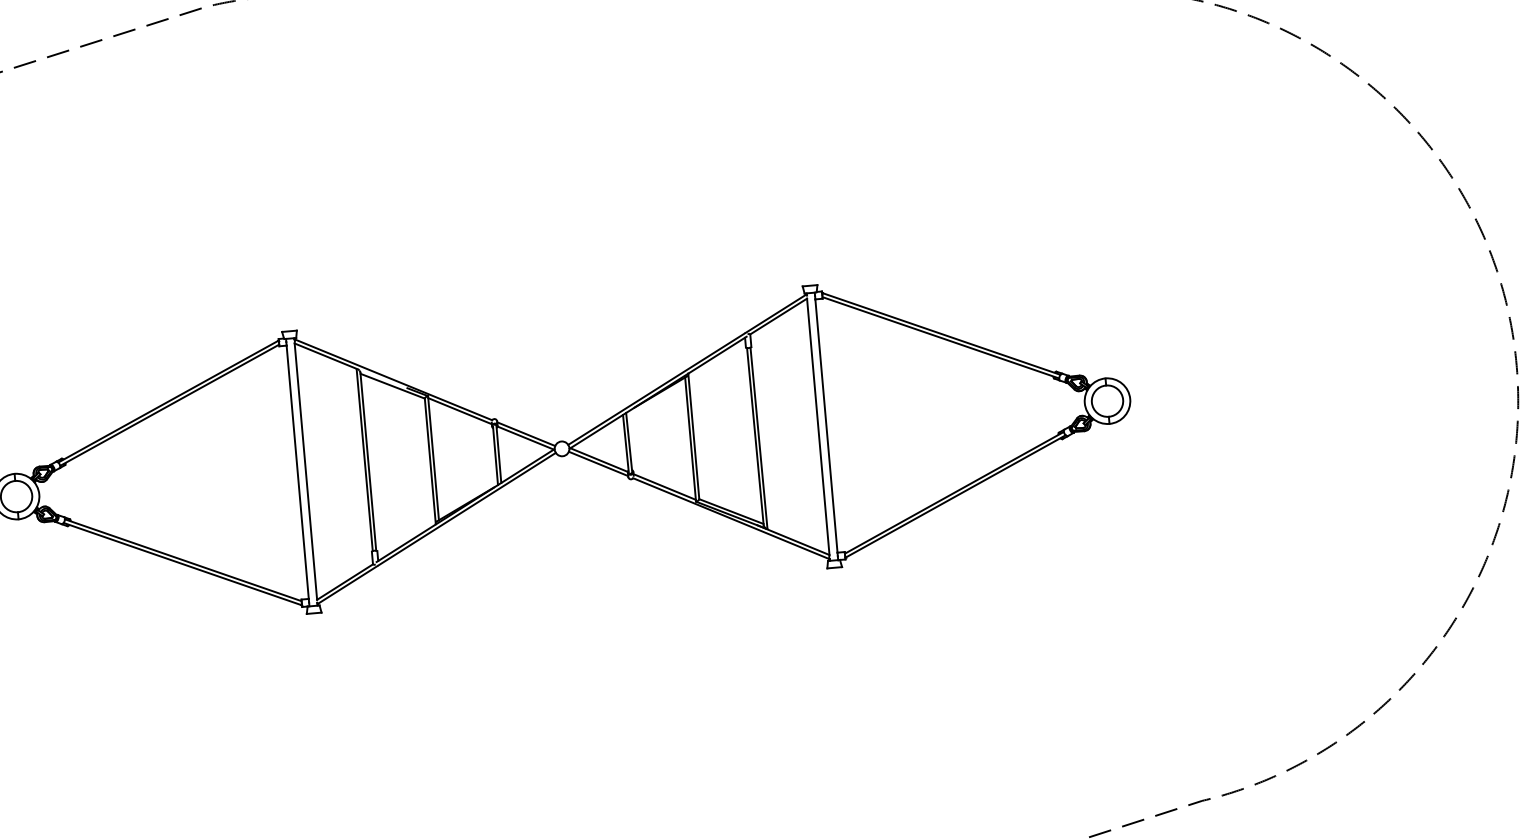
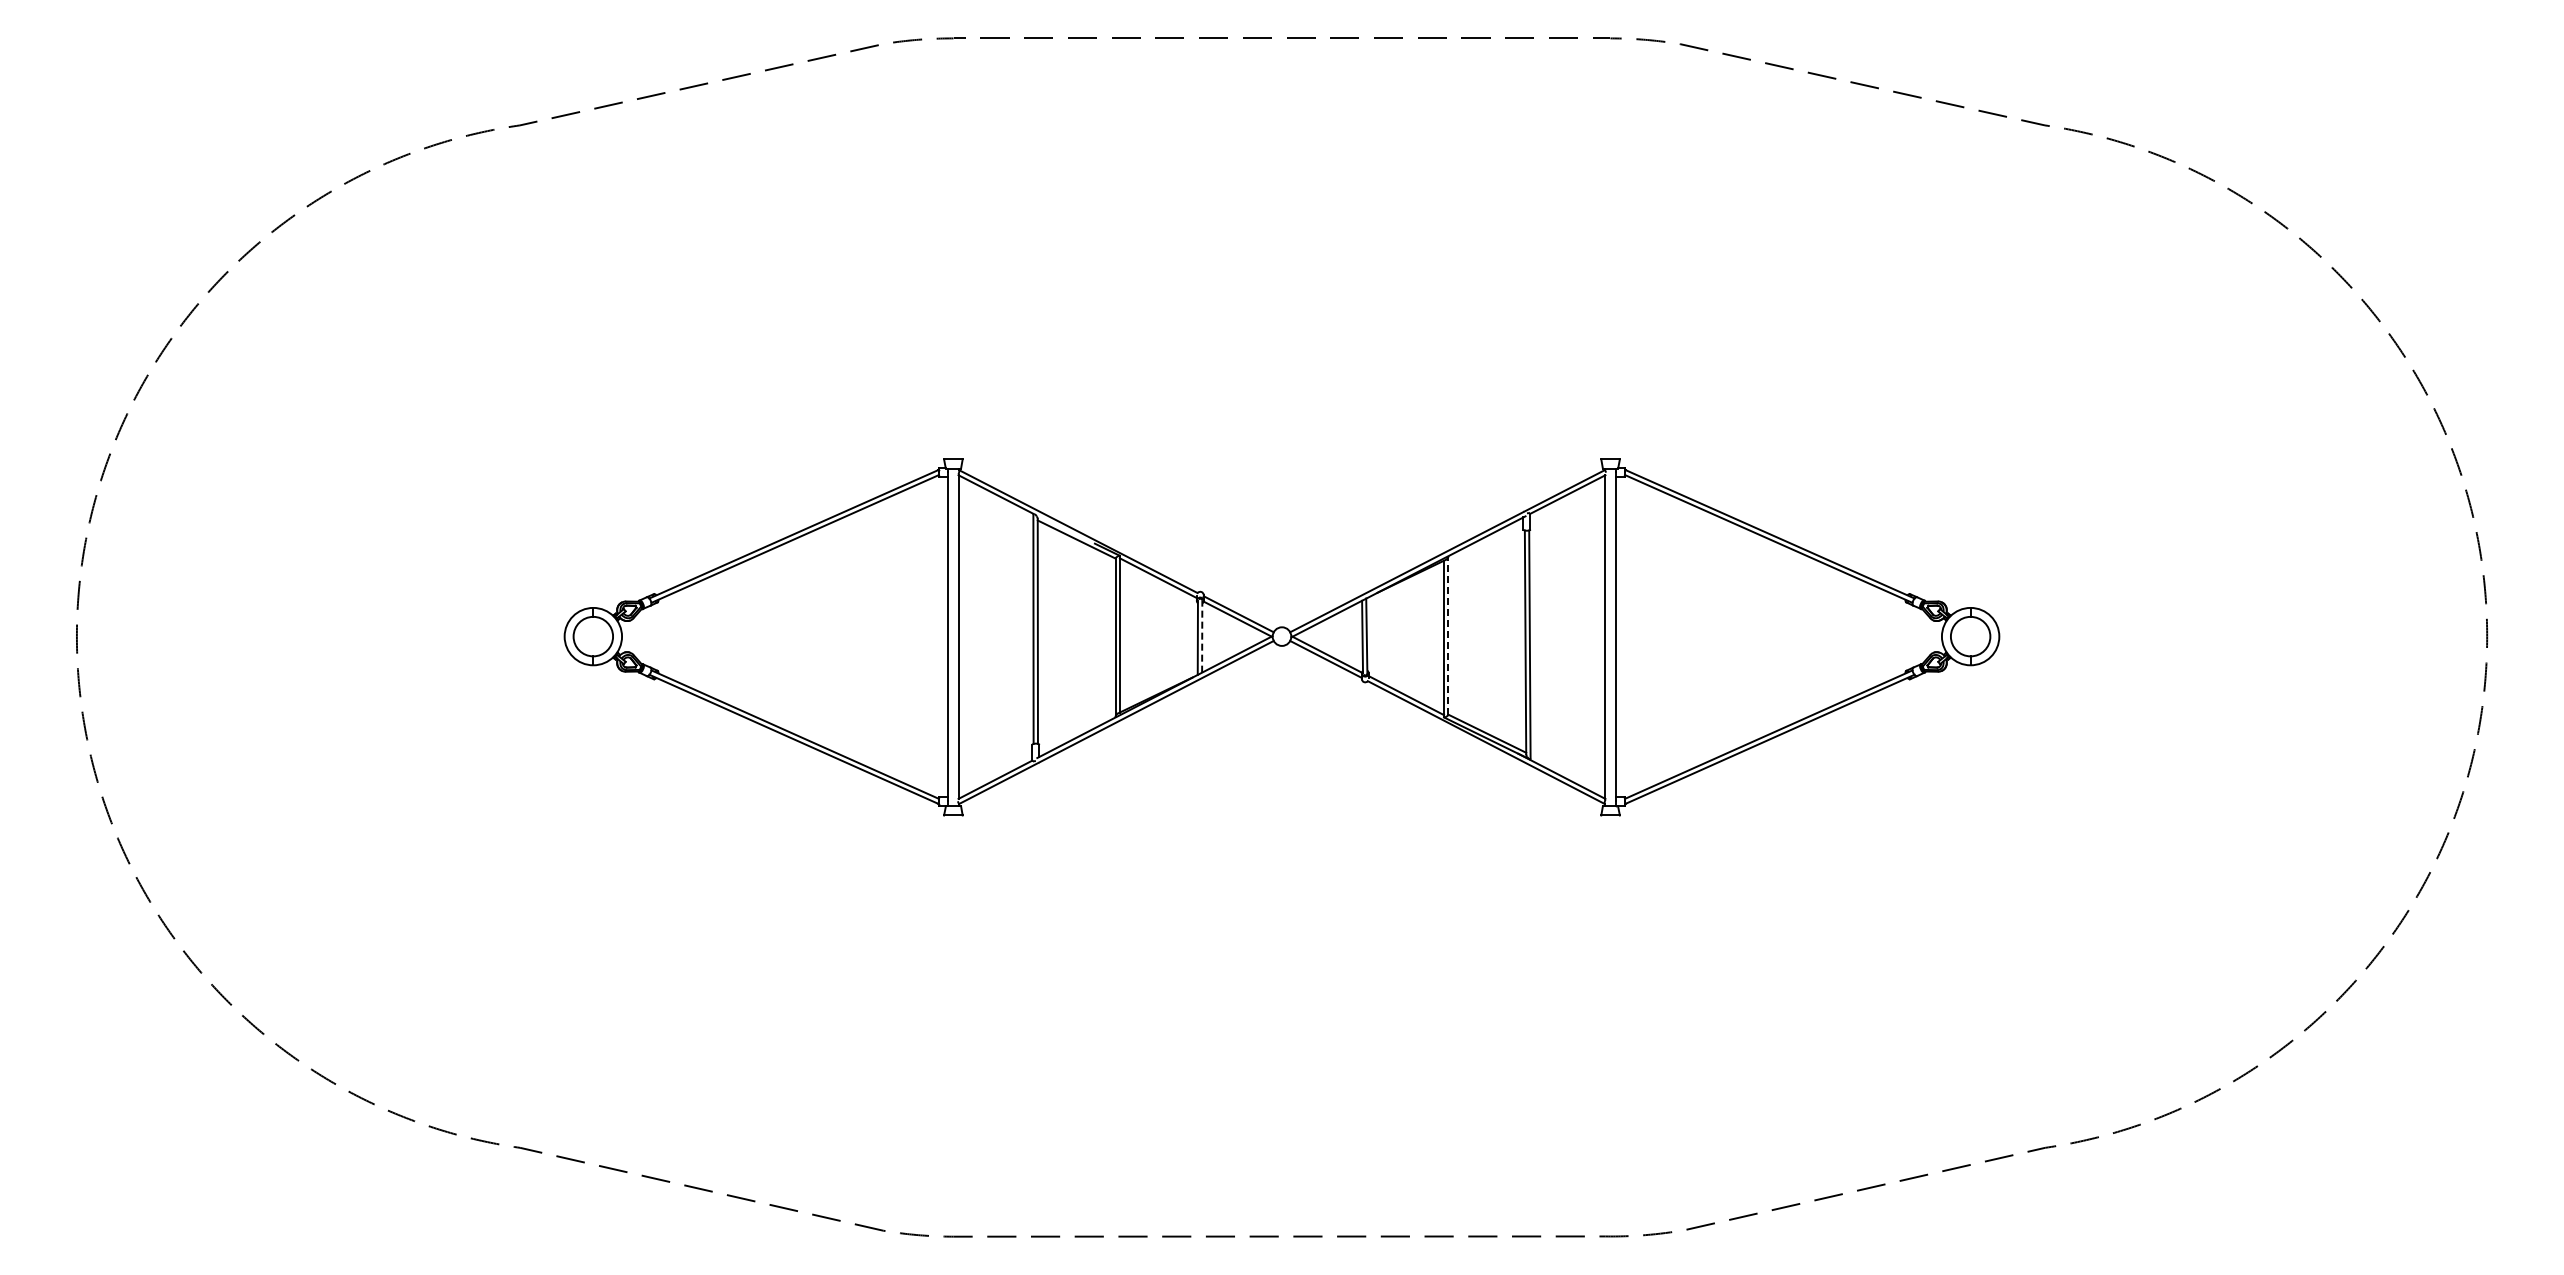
line: (693, 435) -> (1448, 634), solid -> dashed
line: (499, 454) -> (1202, 636), solid -> dashed

